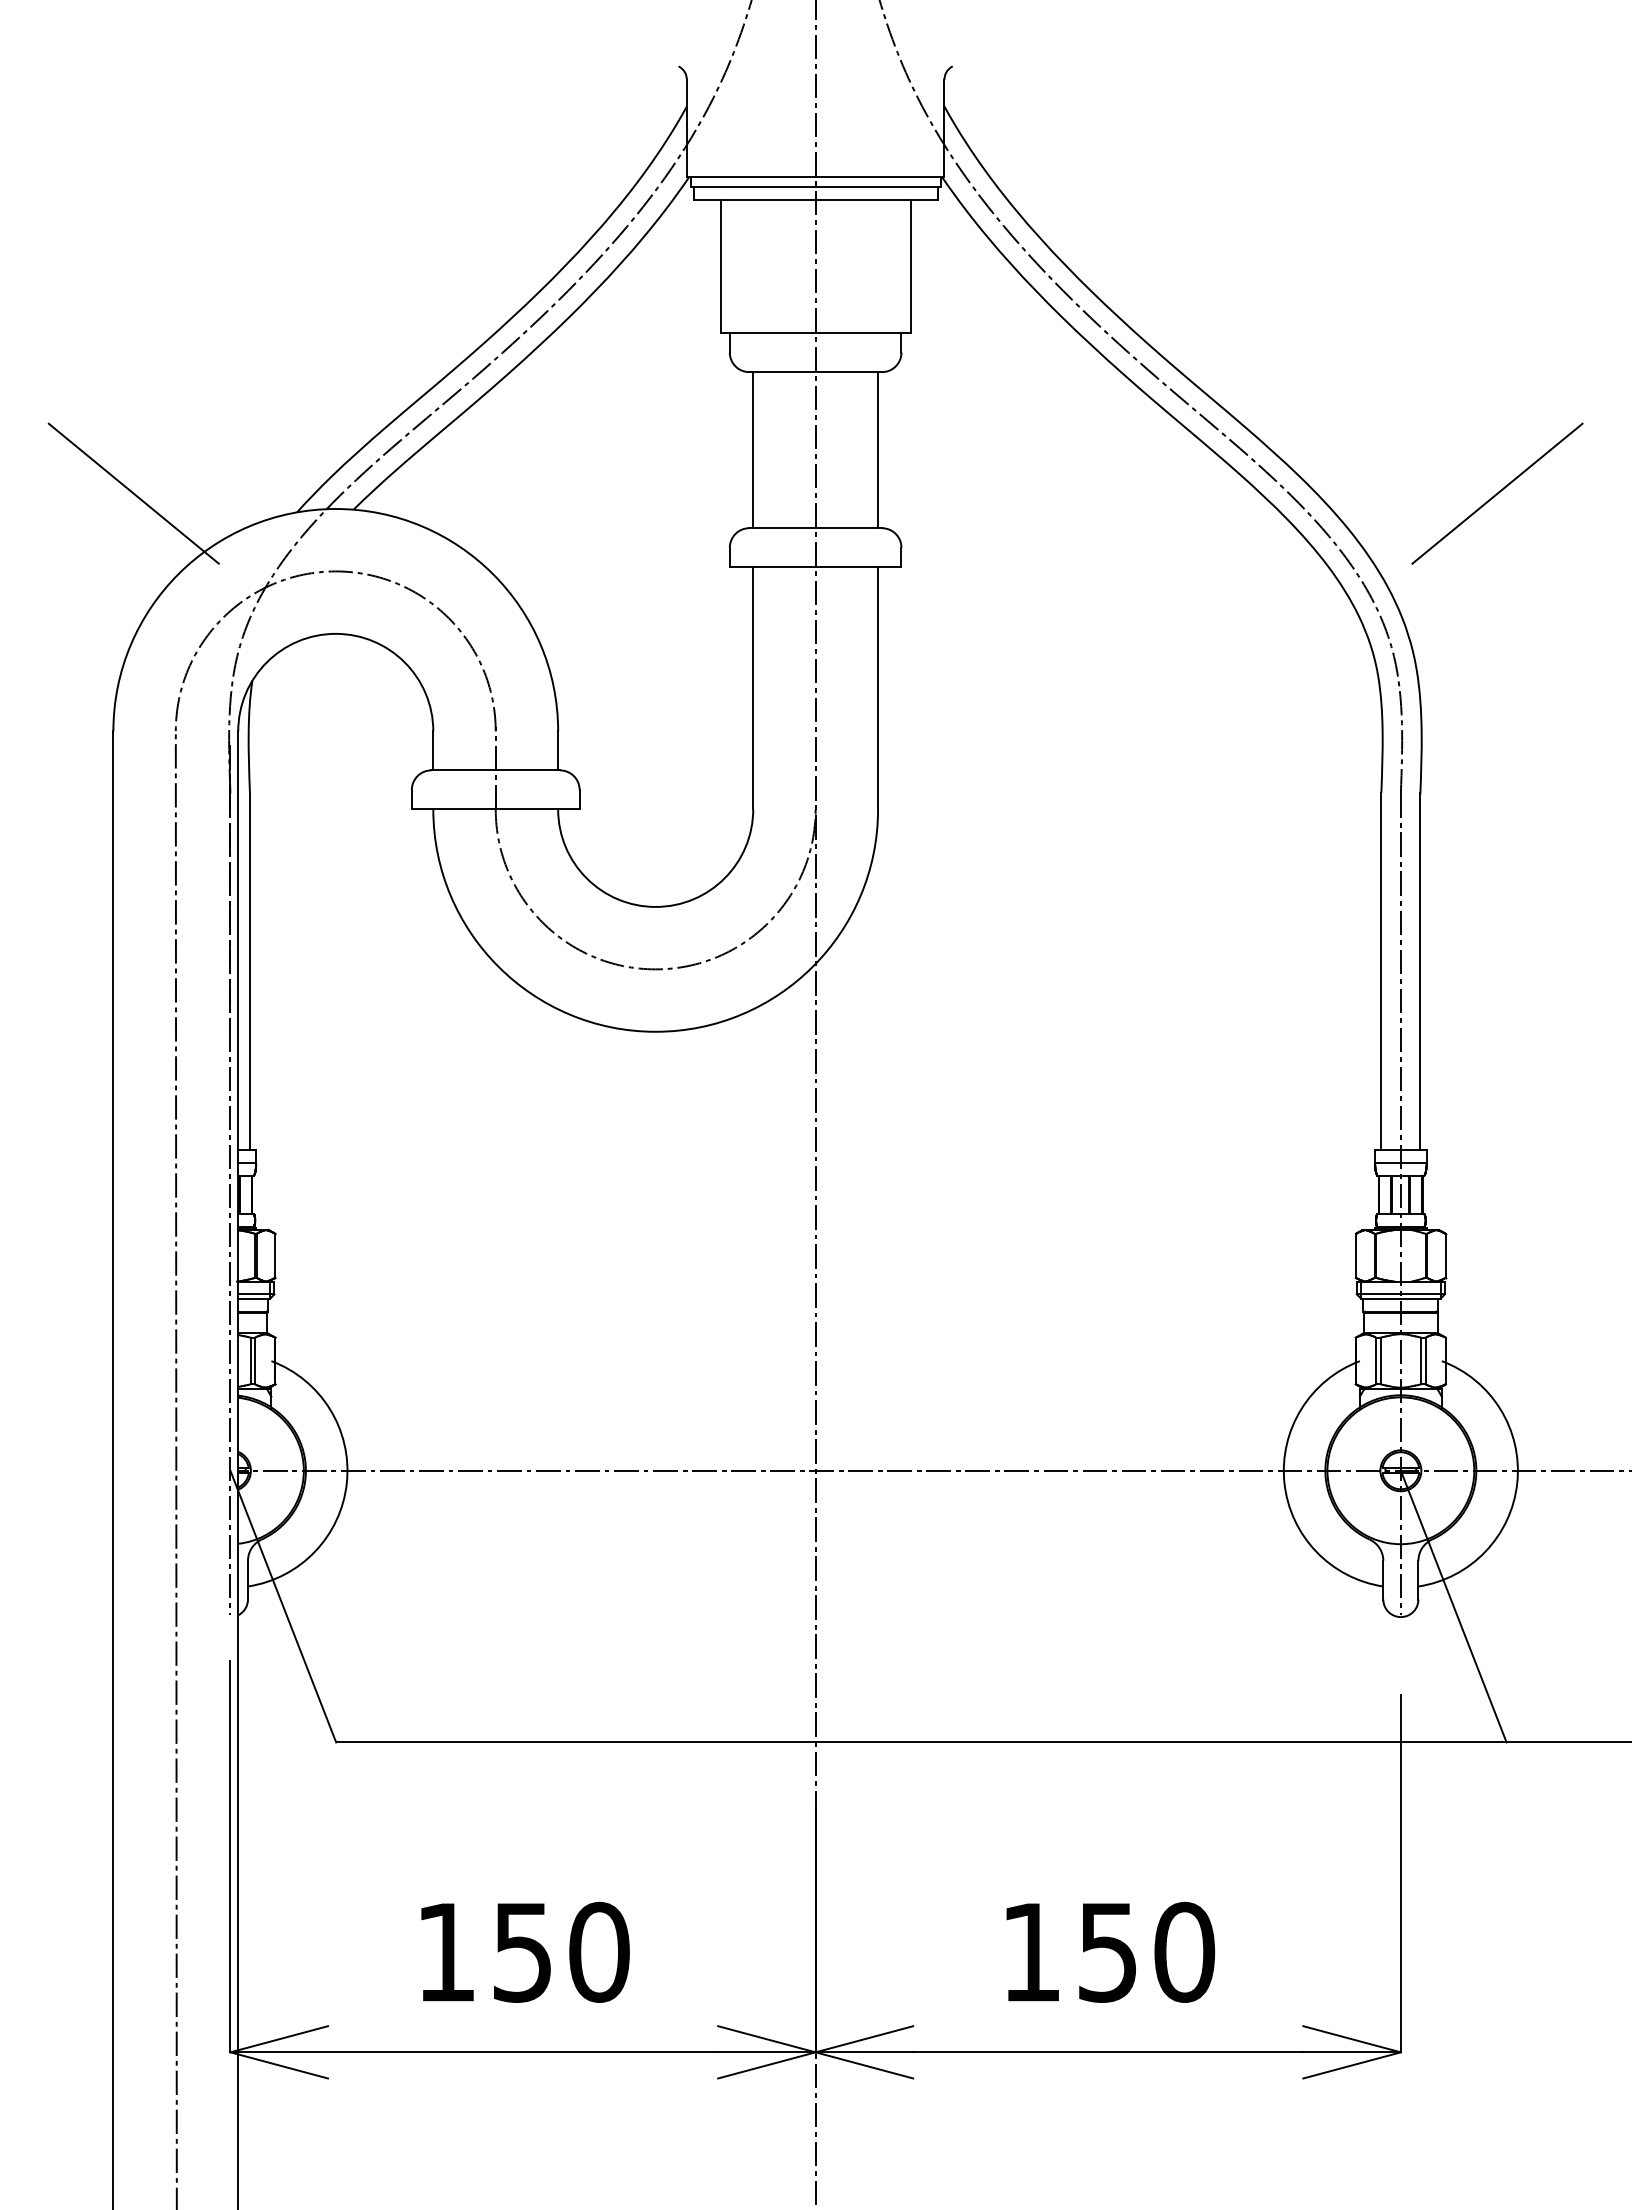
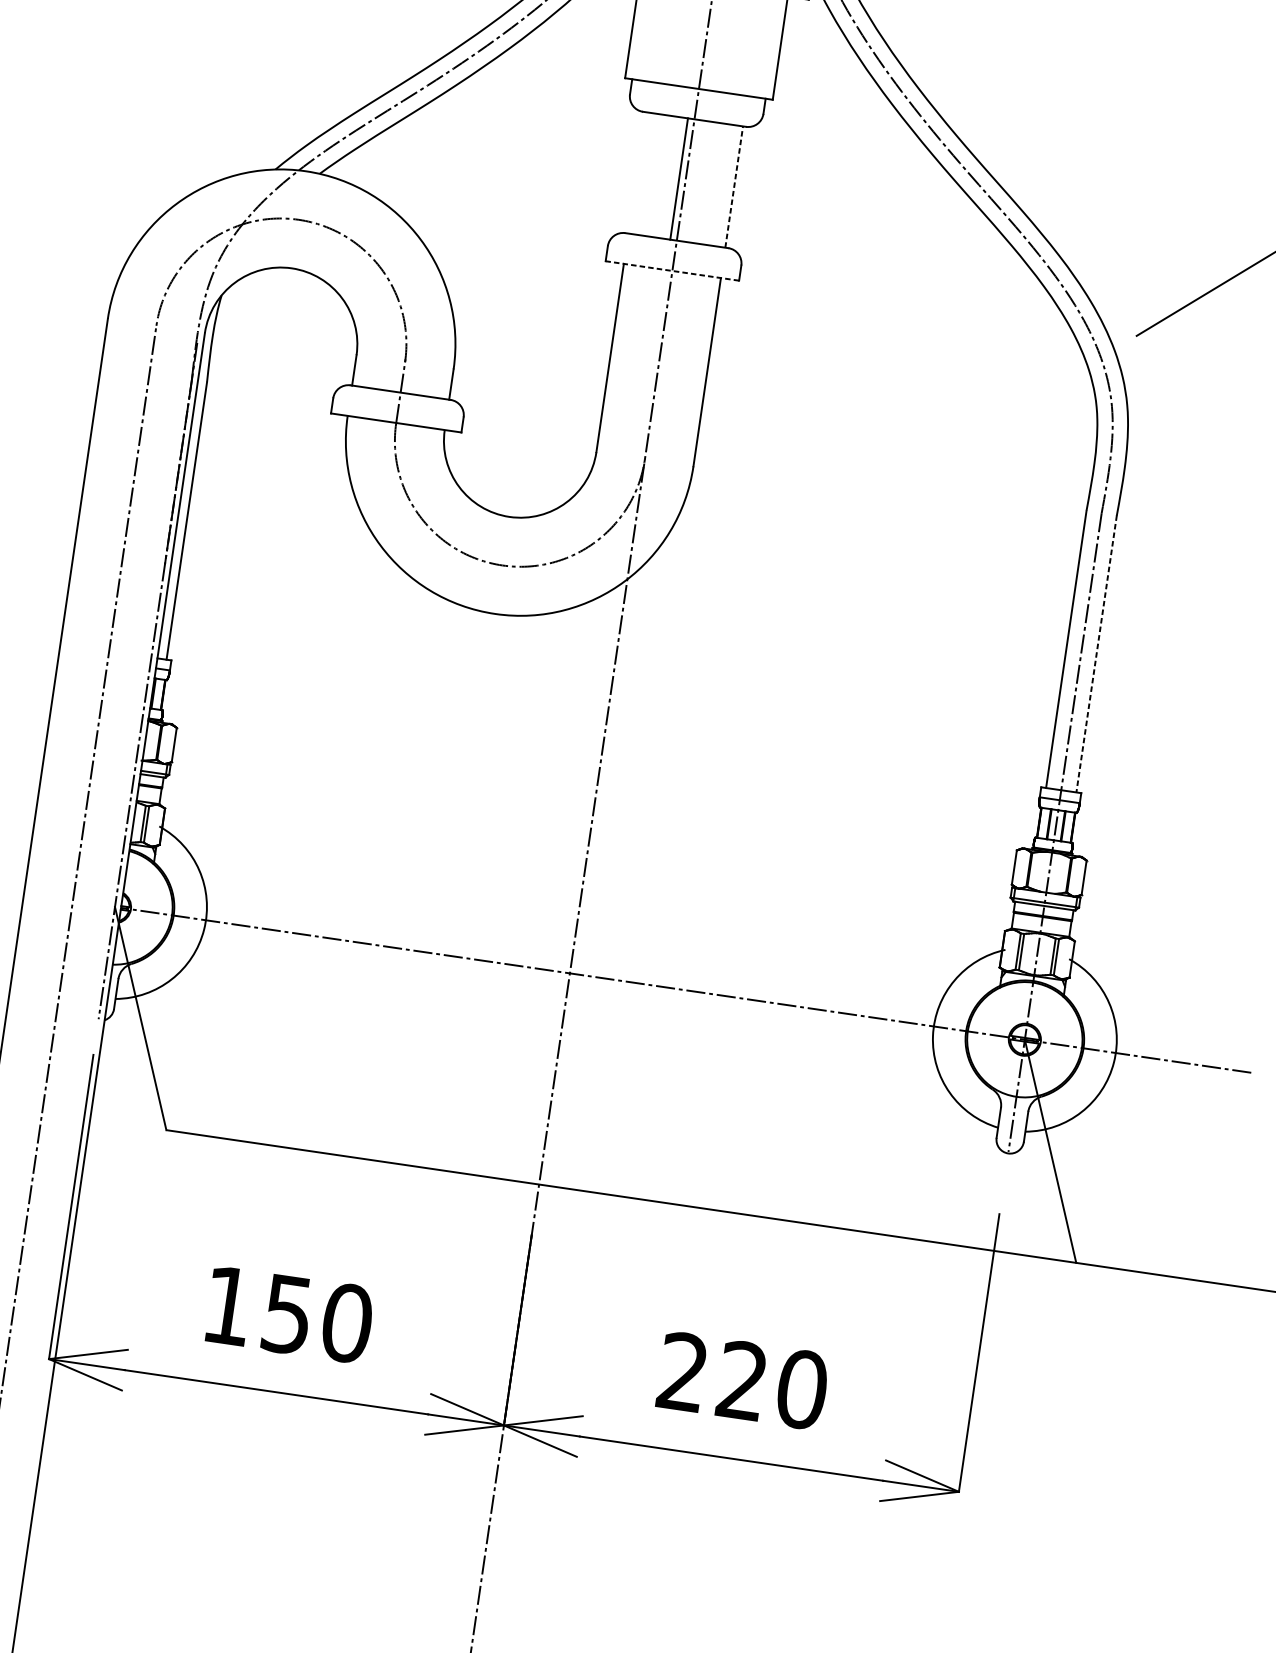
line: (878, 449) -> (734, 186), solid -> dashed
line: (753, 450) -> (679, 179), moved
line: (133, 493) -> (150, 136), removed
line: (815, 567) -> (672, 271), solid -> dashed
line: (1420, 972) -> (1096, 654), solid -> dashed
text: (1068, 1951) -> (711, 1375), 150 -> 220

